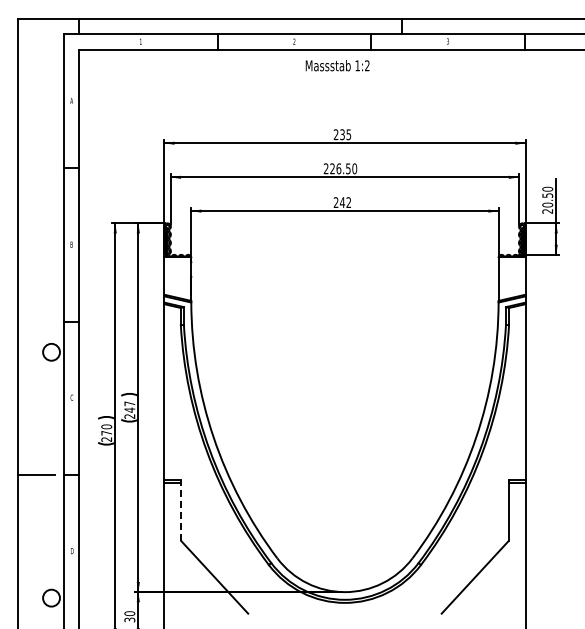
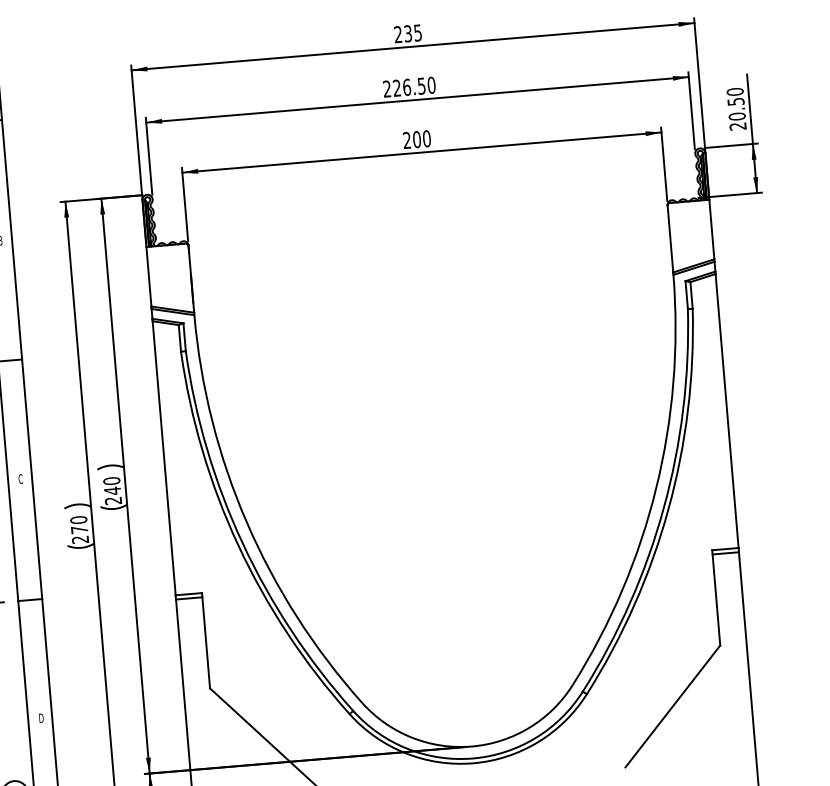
text: (345, 202) -> (421, 139), 242 -> 200
text: (129, 403) -> (111, 480), 247 -> 240
line: (181, 510) -> (206, 640), dashed -> solid

